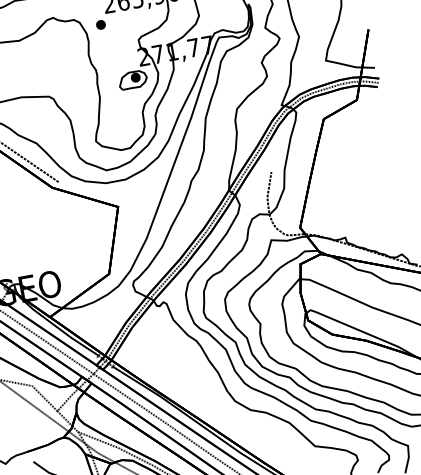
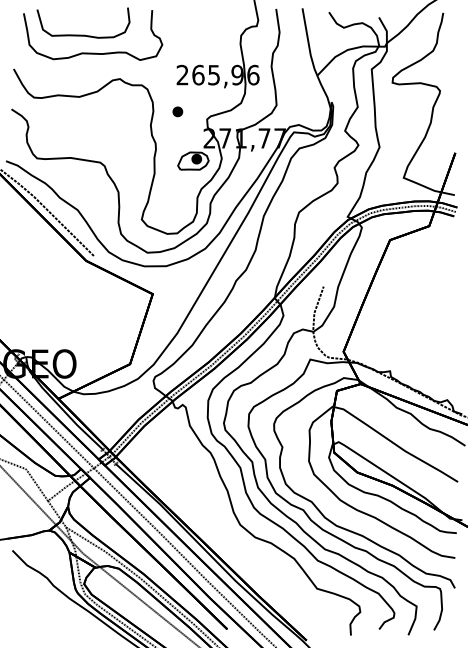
part: (100, 24) -> (177, 111), moved

